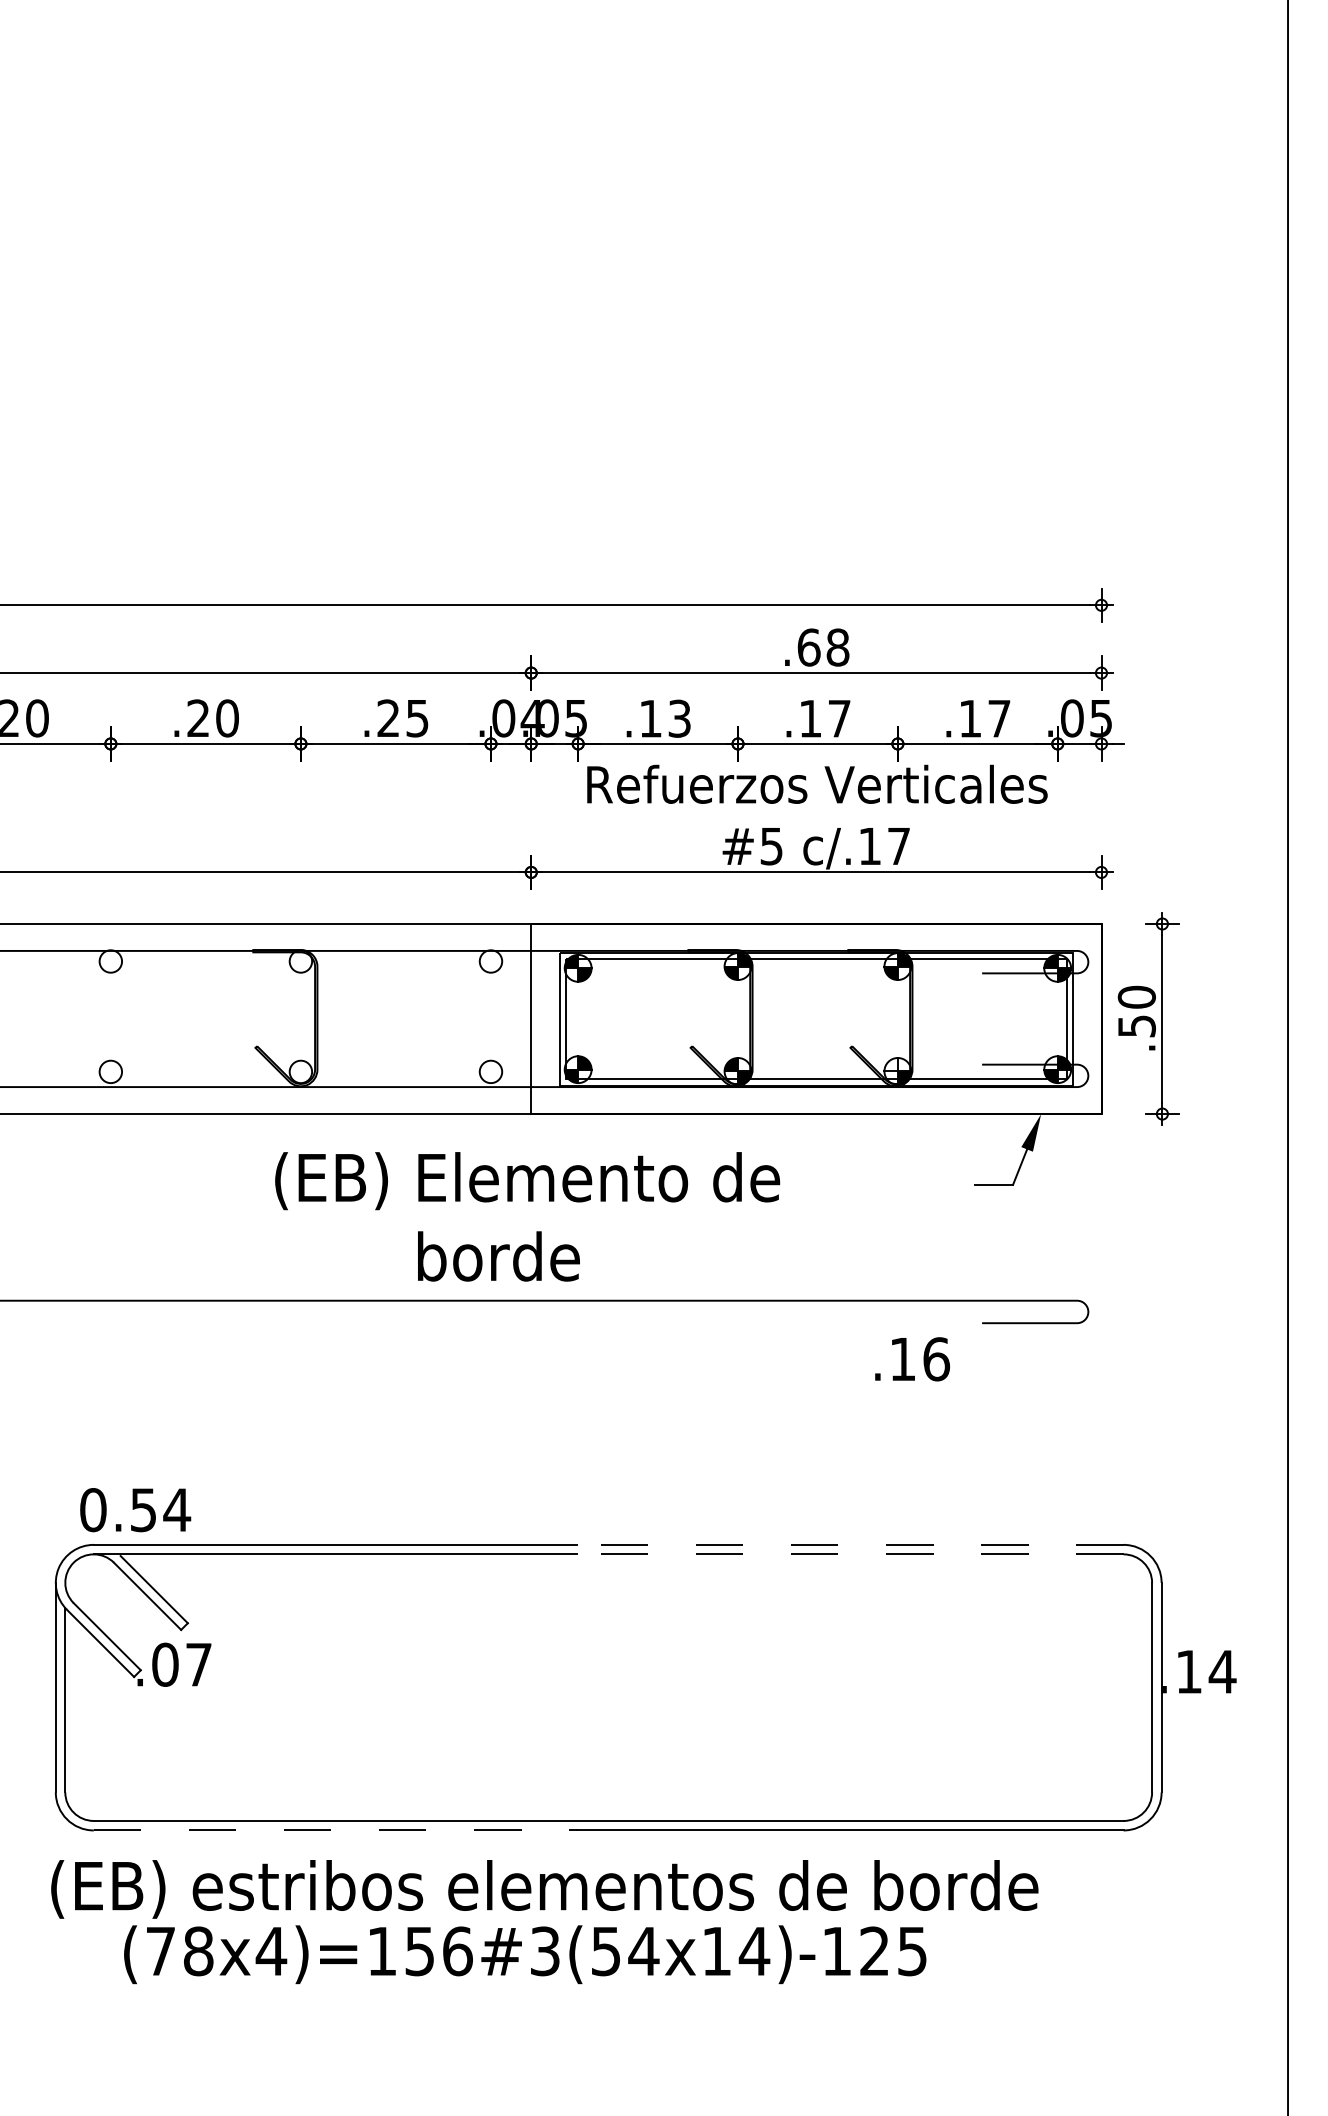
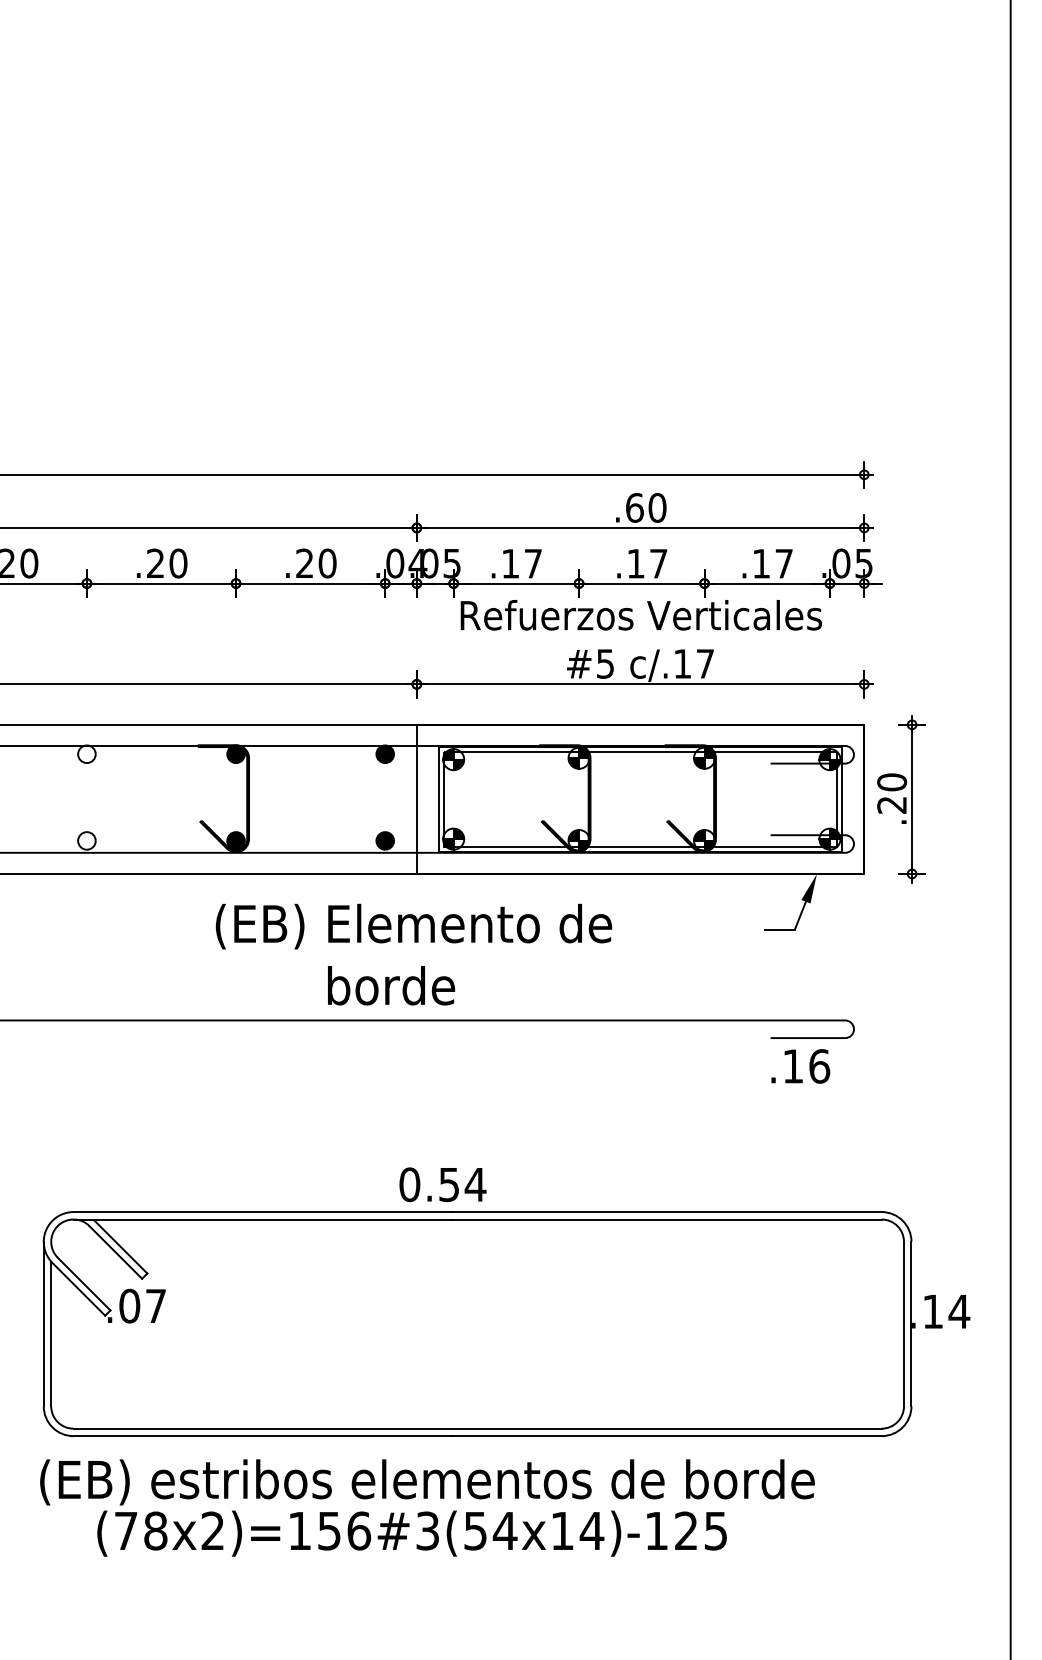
text: (837, 647) -> (657, 507), .68 -> .60
text: (417, 718) -> (327, 563), .25 -> .20
text: (679, 718) -> (533, 563), .13 -> .17
fill: (300, 961) -> (235, 754), added
fill: (490, 961) -> (384, 754), added
text: (1136, 1026) -> (891, 805), .50 -> .20
fill: (890, 1064) -> (698, 835), added
fill: (300, 1071) -> (235, 840), added
fill: (490, 1071) -> (384, 840), added
text: (912, 1359) -> (800, 1066), moved
text: (135, 1510) -> (442, 1185), moved
line: (849, 1544) -> (666, 1211), dashed -> solid
line: (849, 1554) -> (666, 1219), dashed -> solid
line: (335, 1830) -> (263, 1436), dashed -> solid
text: (271, 1950) -> (213, 1530), (78x4)=156#3(54x14)-125 -> (78x2)=156#3(54x14)-125

